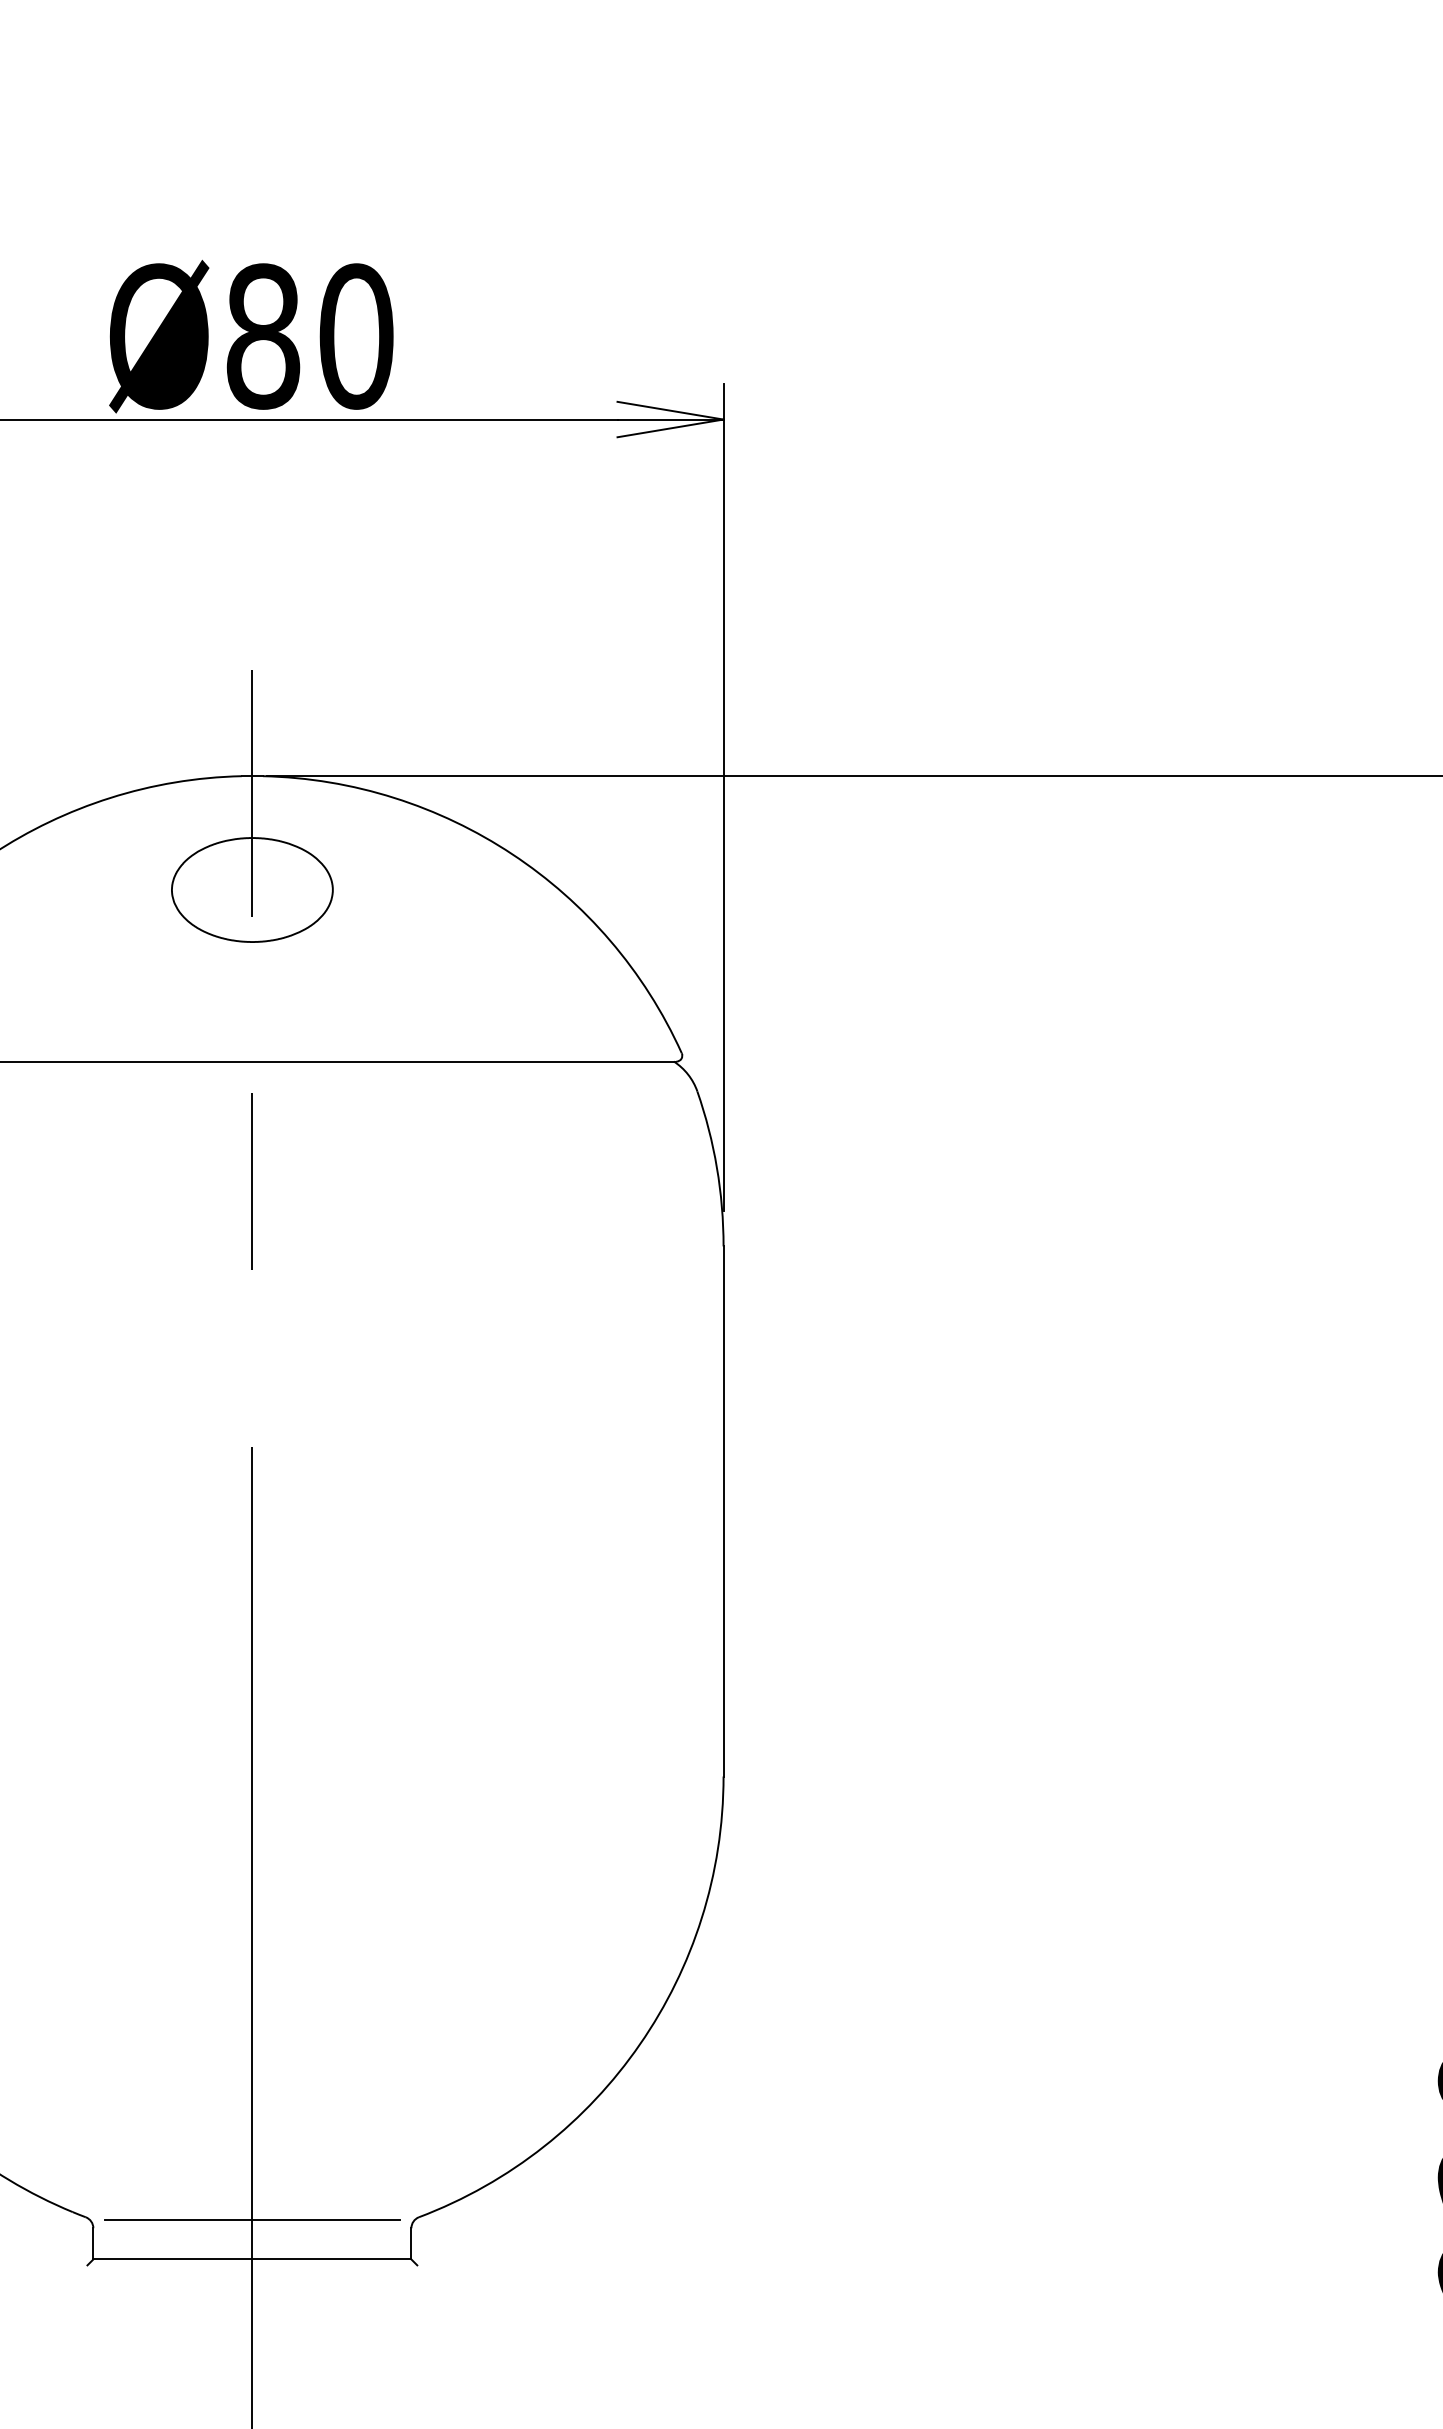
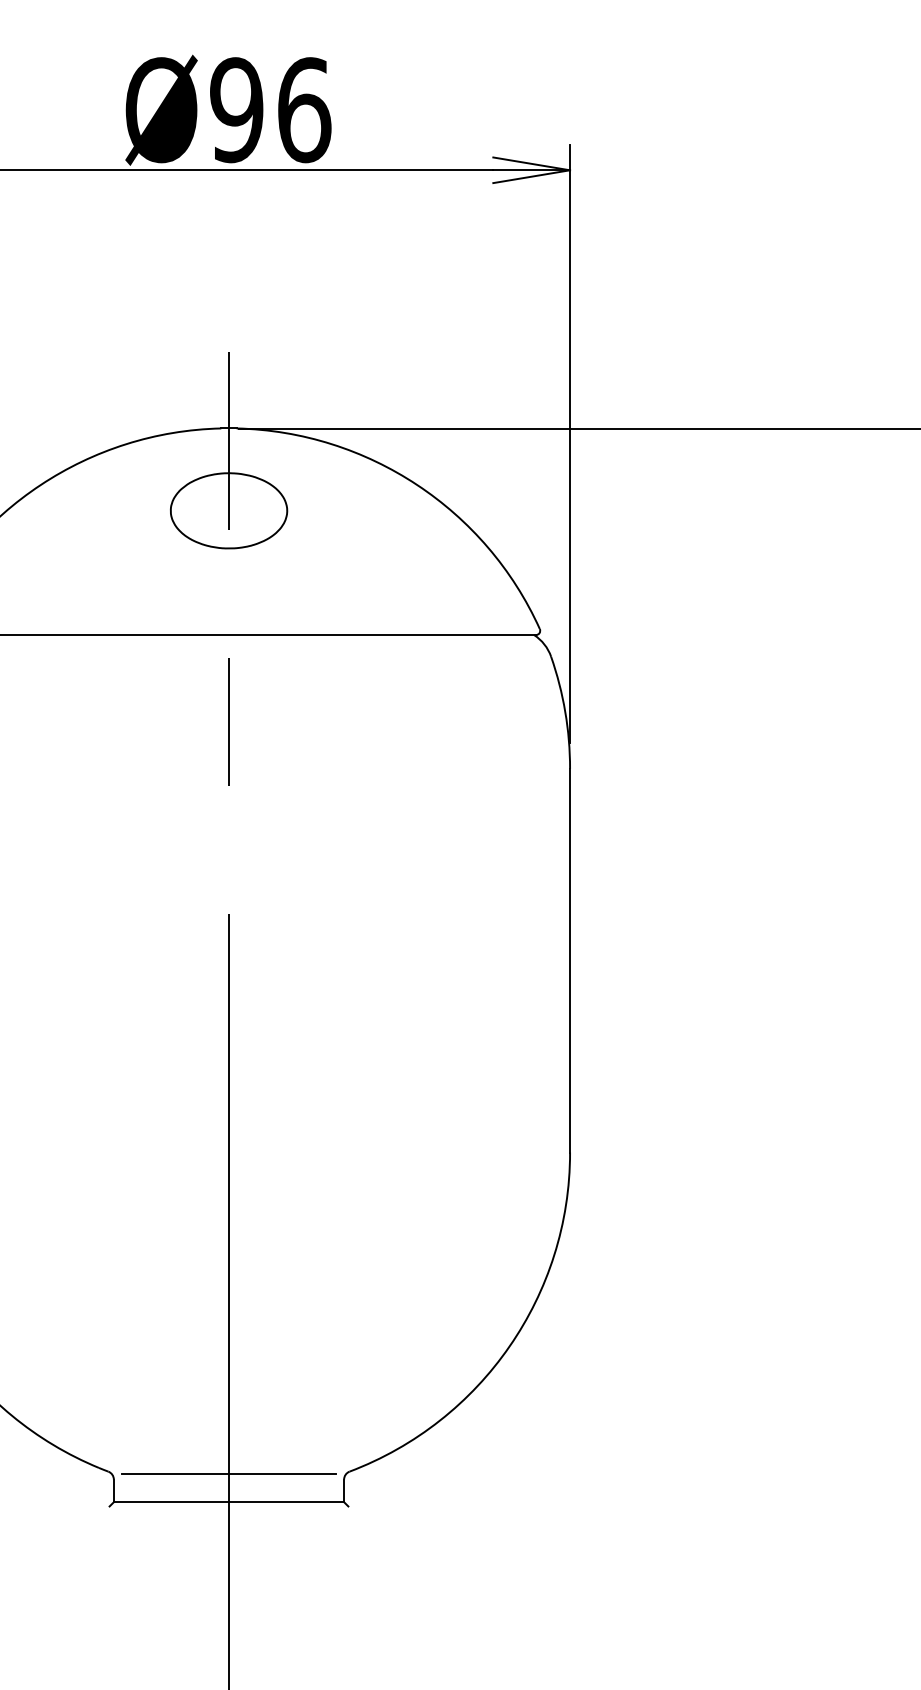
text: (310, 336) -> (271, 110), Ø80 -> Ø96

